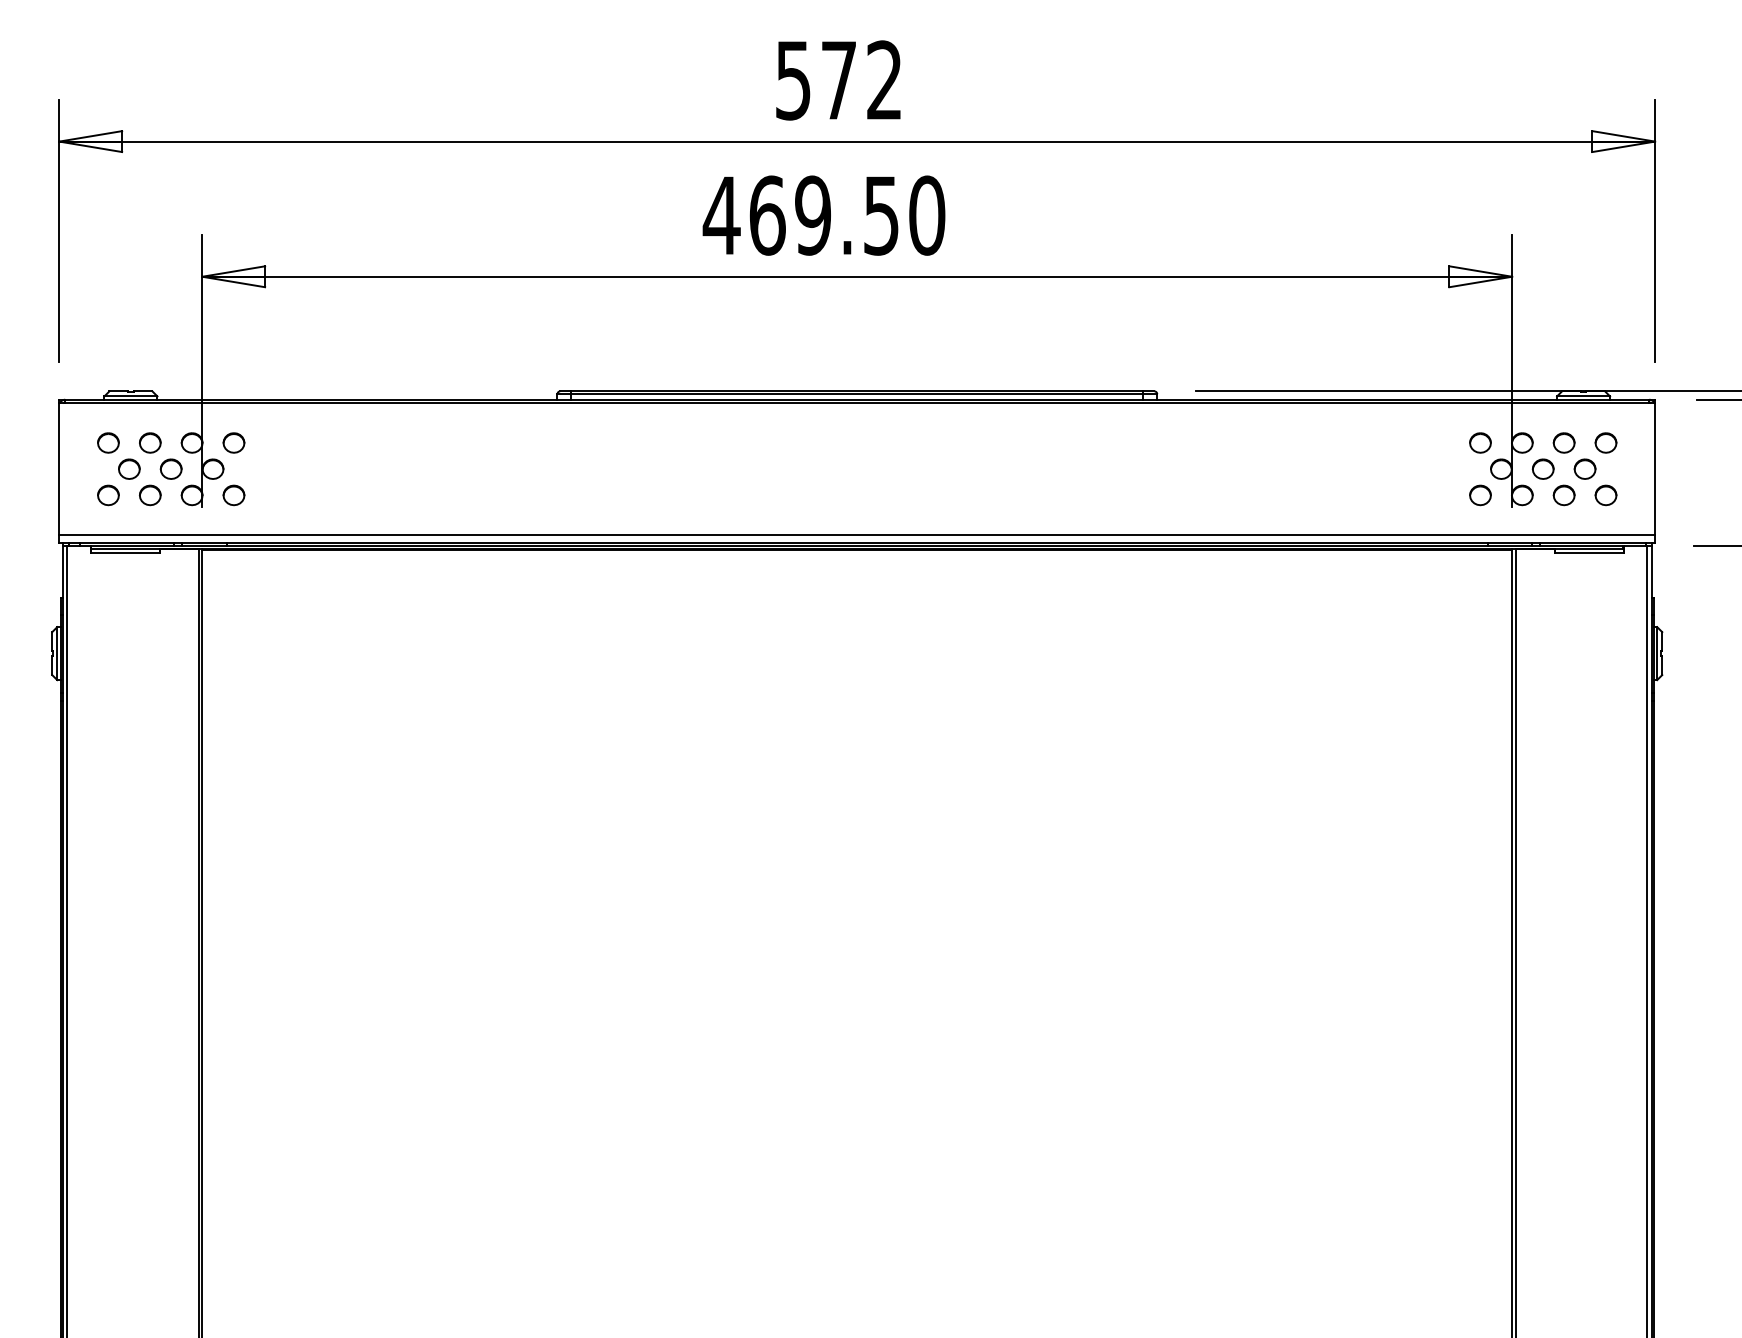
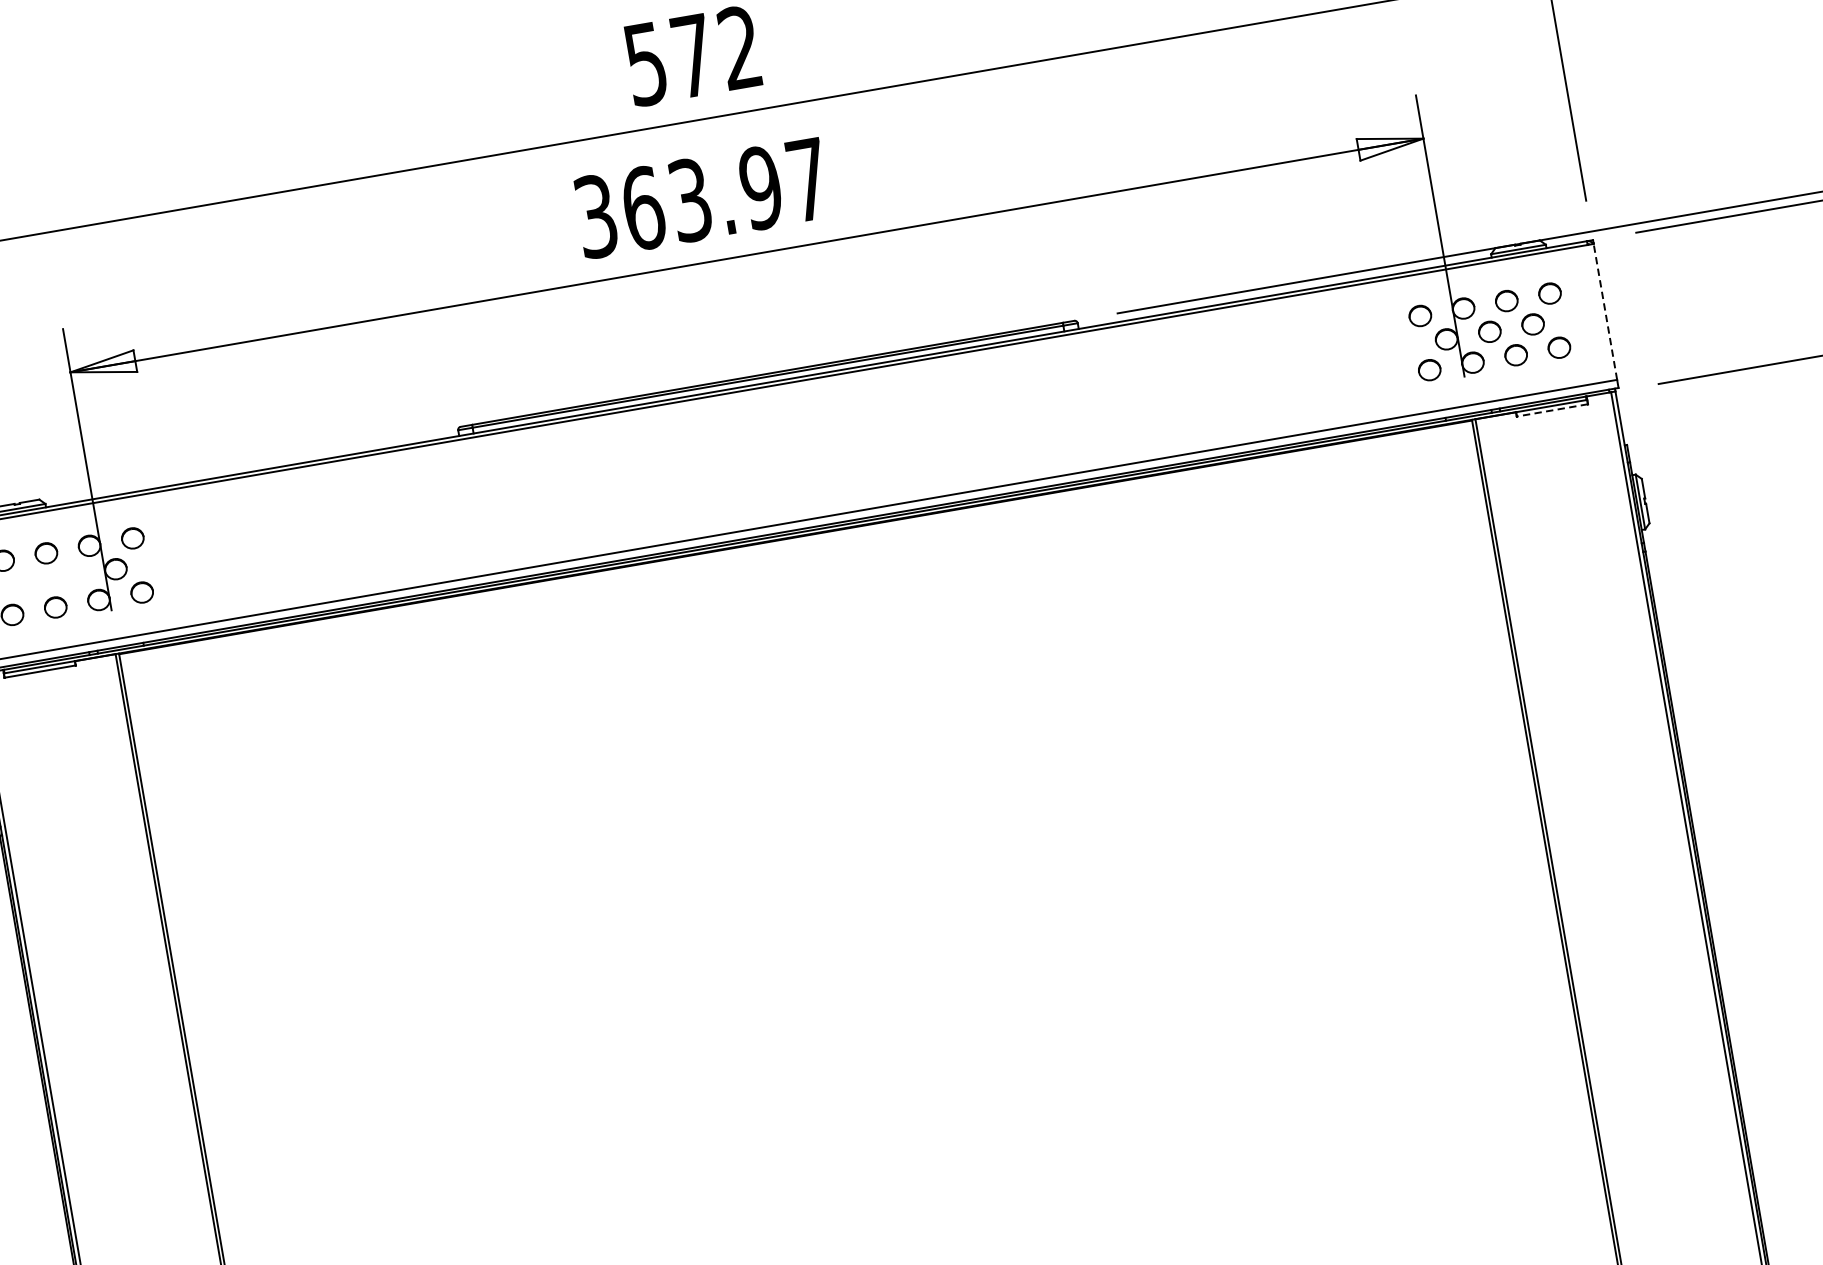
text: (823, 215) -> (701, 198), 469.50 -> 363.97
part: (129, 468) -> (29, 583), removed
part: (170, 468) -> (71, 576), removed
line: (1655, 469) -> (1605, 312), solid -> dashed
line: (1588, 553) -> (1551, 410), solid -> dashed

